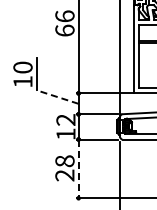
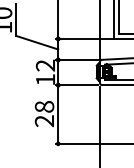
line: (57, 96) -> (37, 42), dashed -> solid
line: (78, 169) -> (58, 115), dashed -> solid

